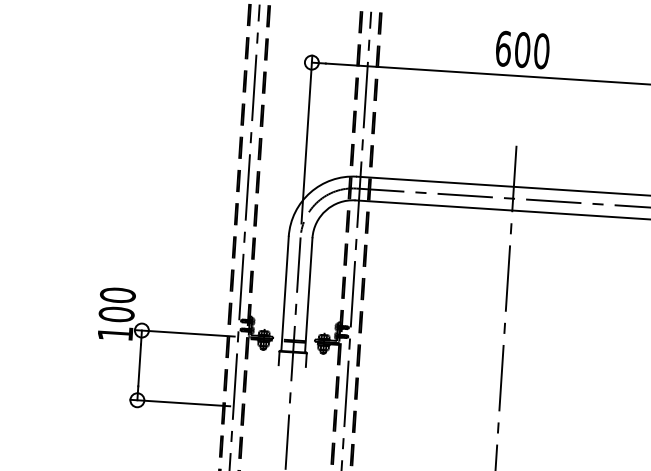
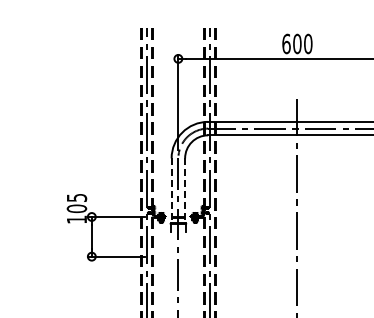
line: (284, 293) -> (171, 190), solid -> dashed
text: (117, 294) -> (76, 197), 100 -> 105
line: (309, 294) -> (185, 190), solid -> dashed

